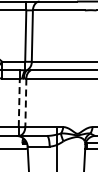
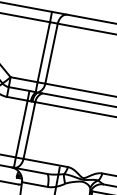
line: (19, 102) -> (22, 128), dashed -> solid
line: (25, 103) -> (28, 131), dashed -> solid

